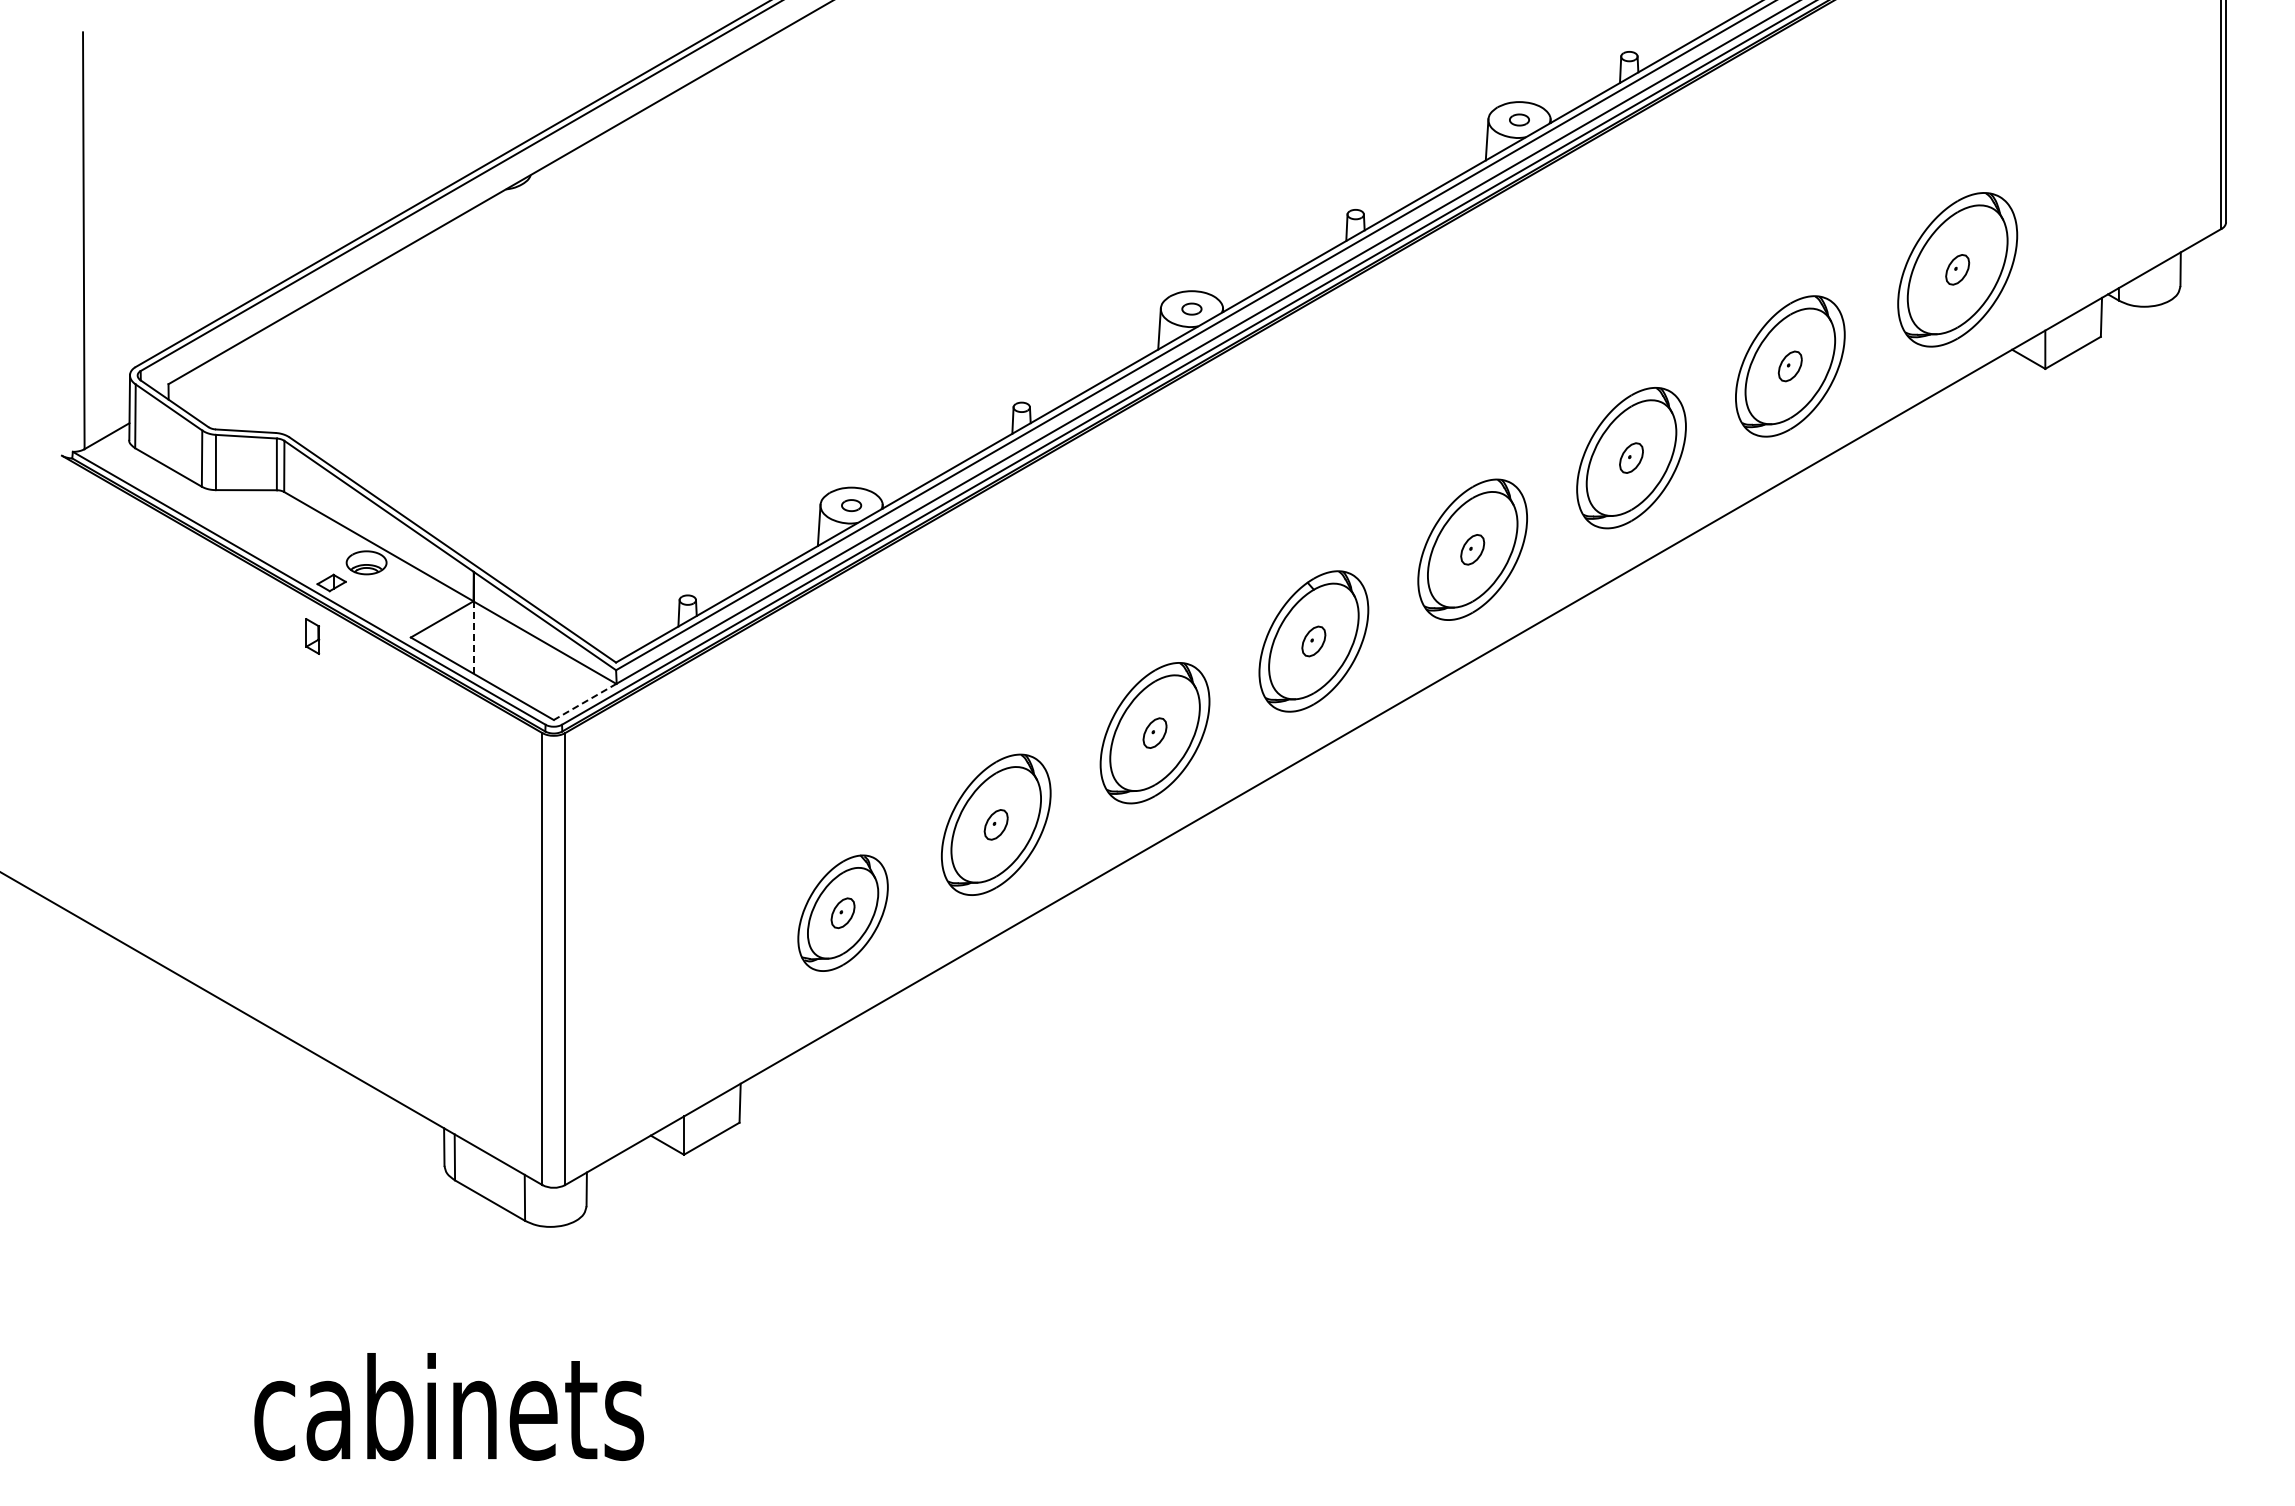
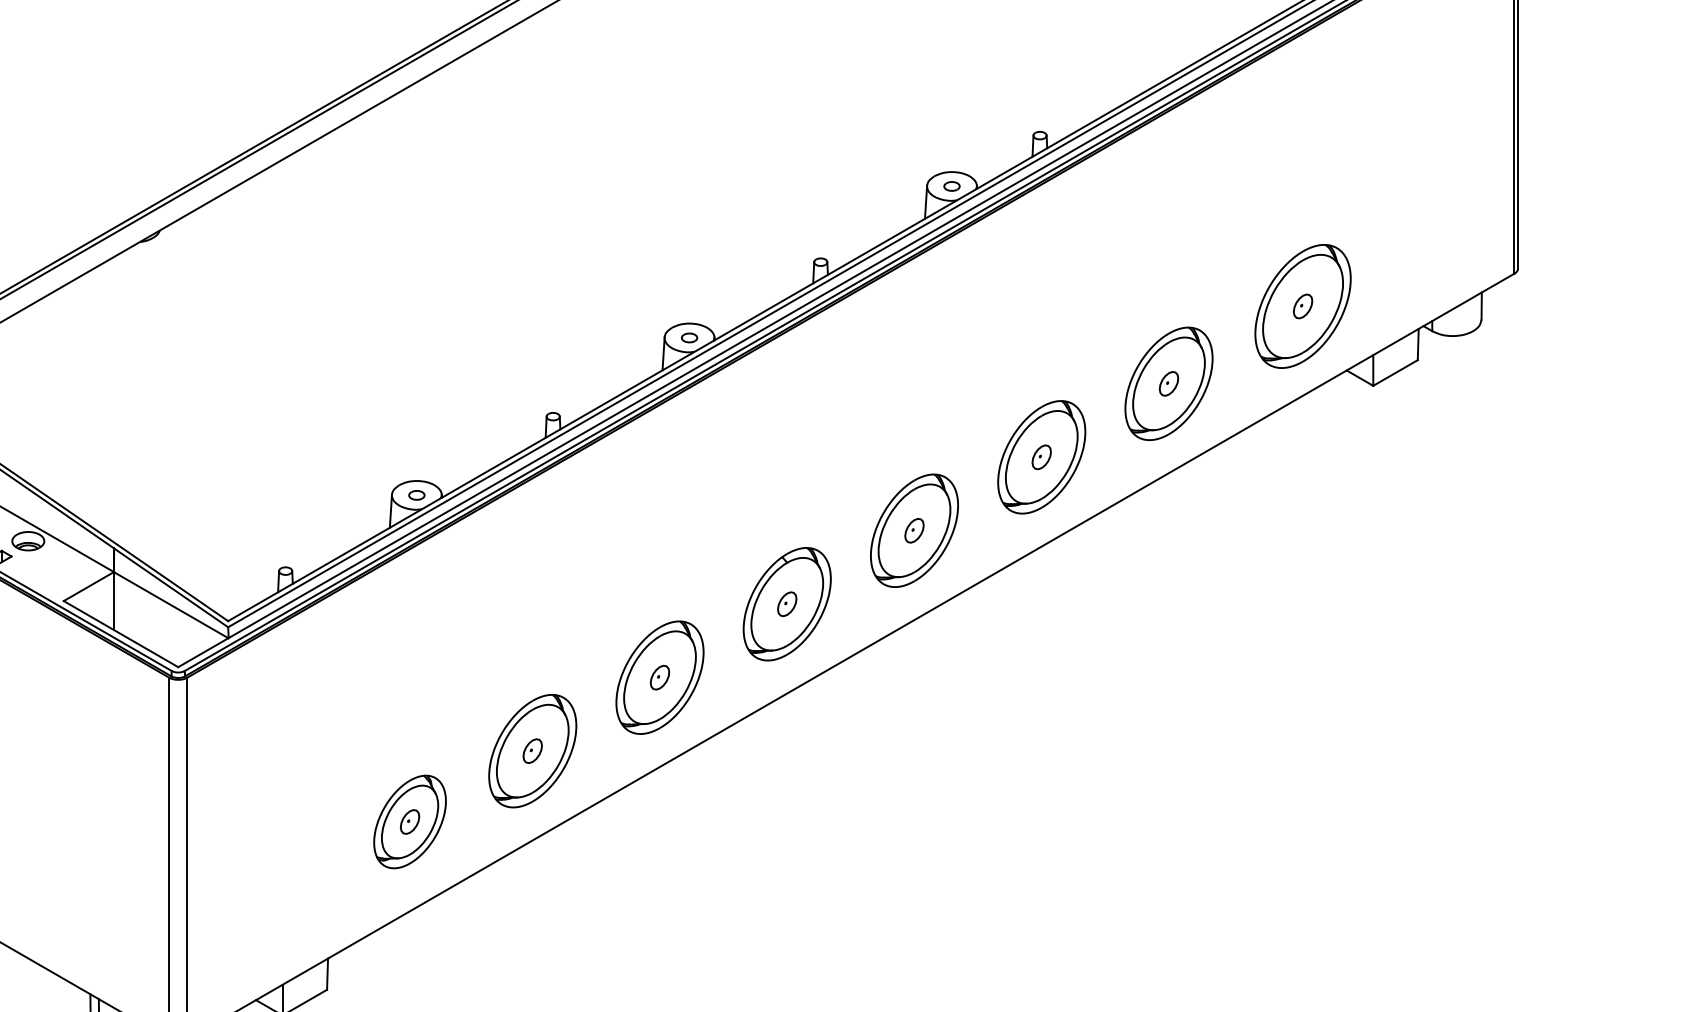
line: (473, 637) -> (113, 601), dashed -> solid
line: (584, 702) -> (202, 653), dashed -> solid

